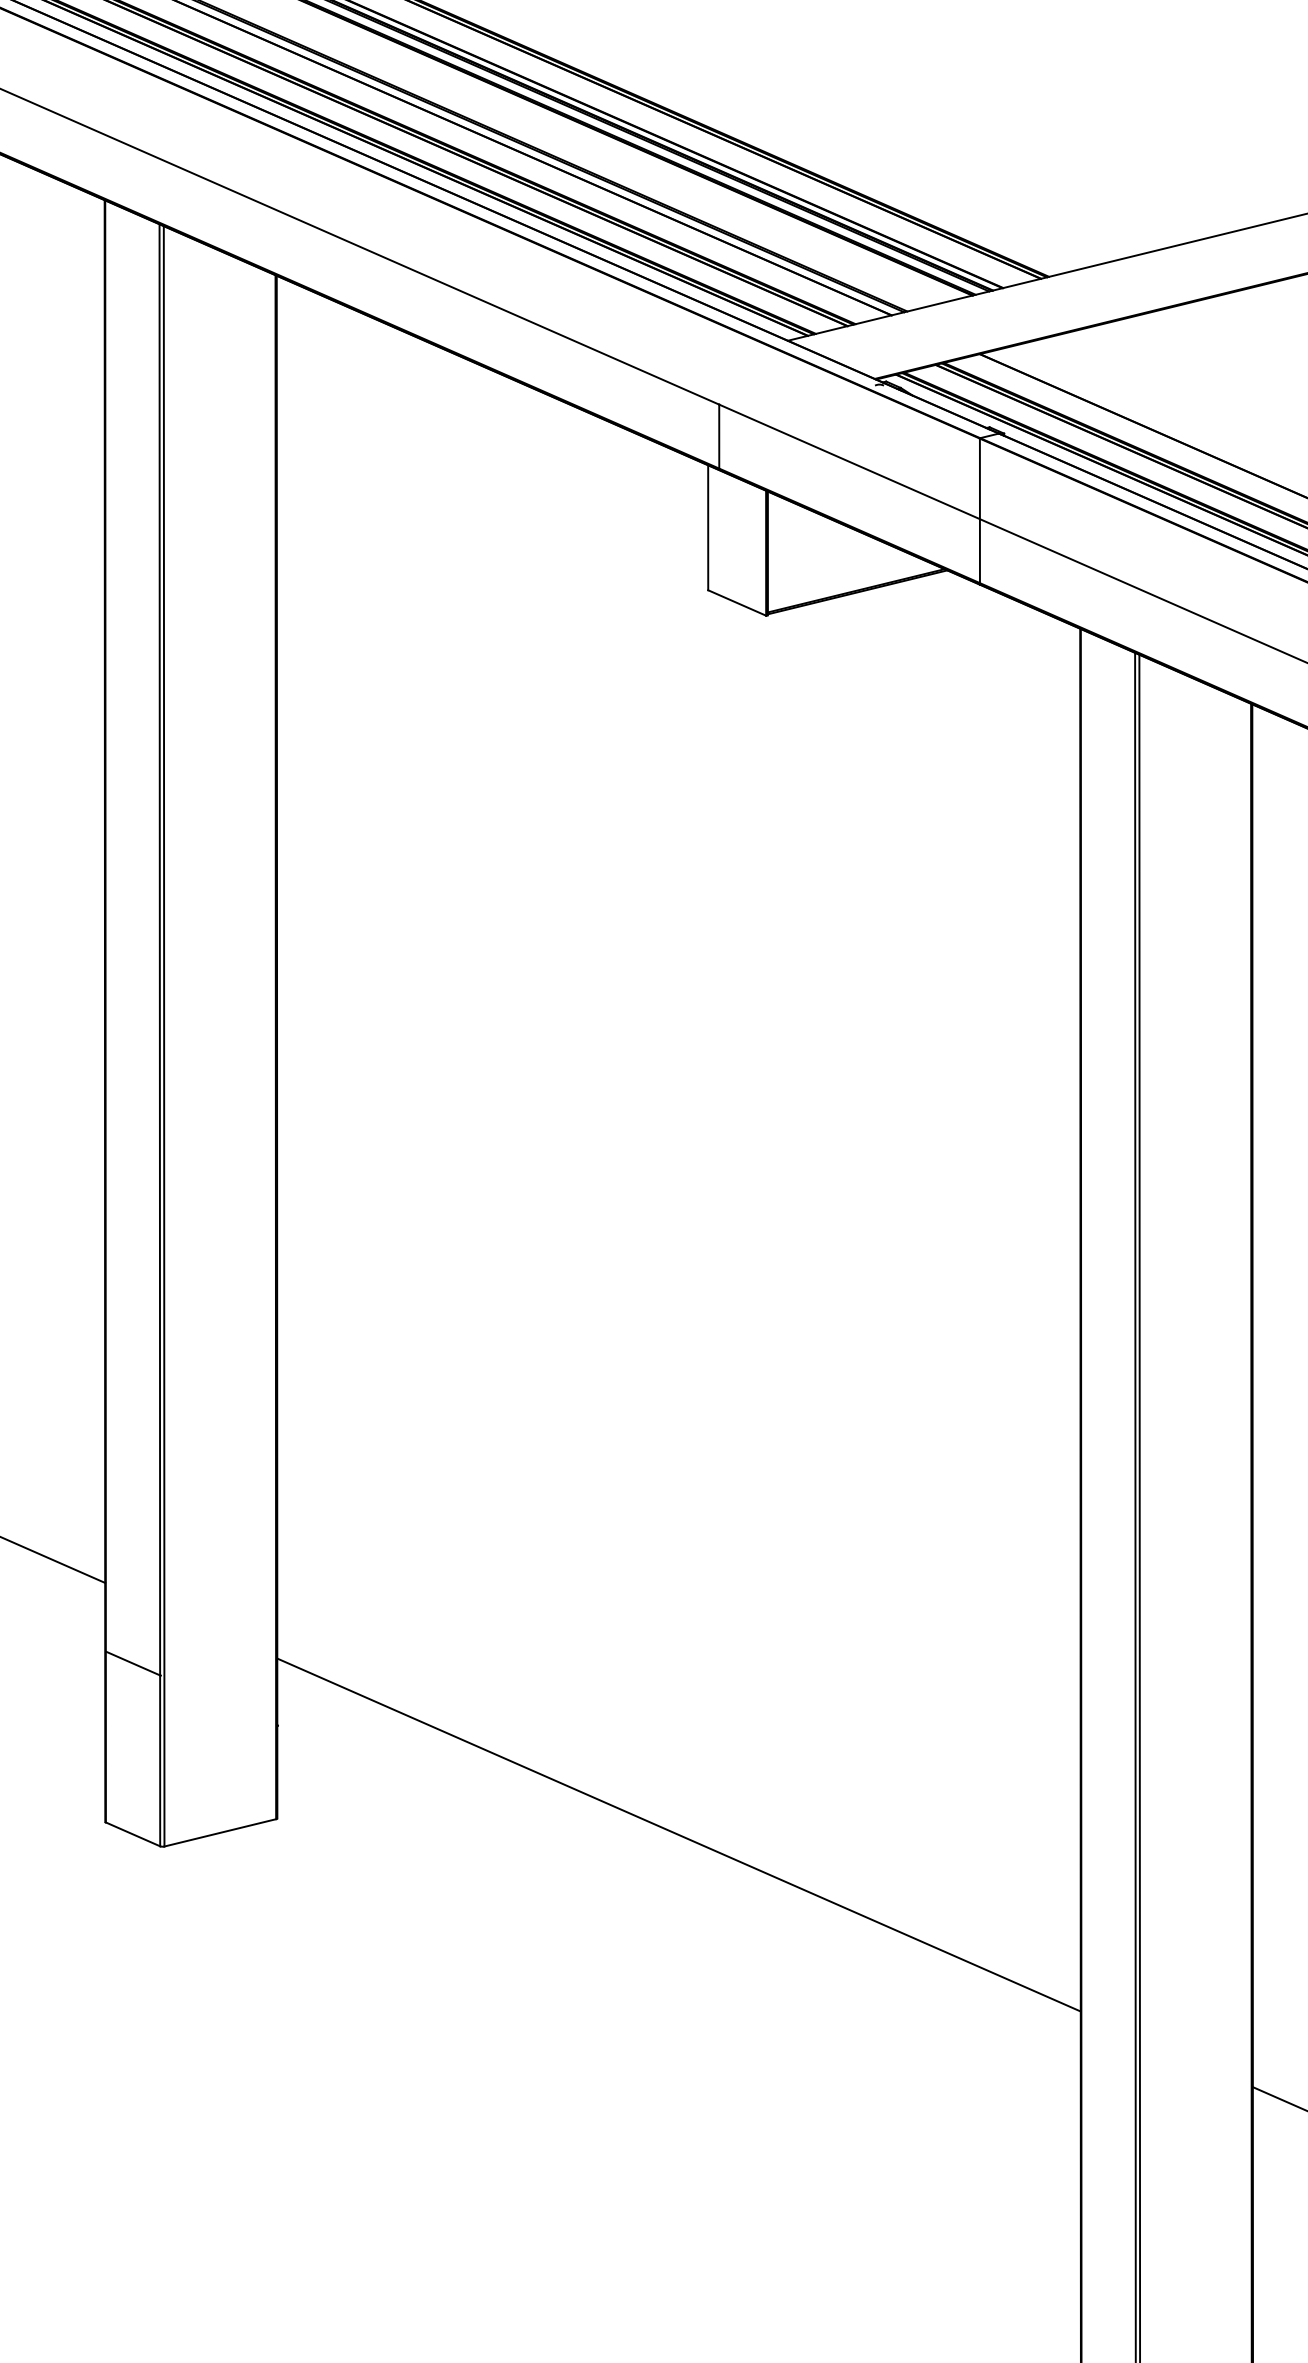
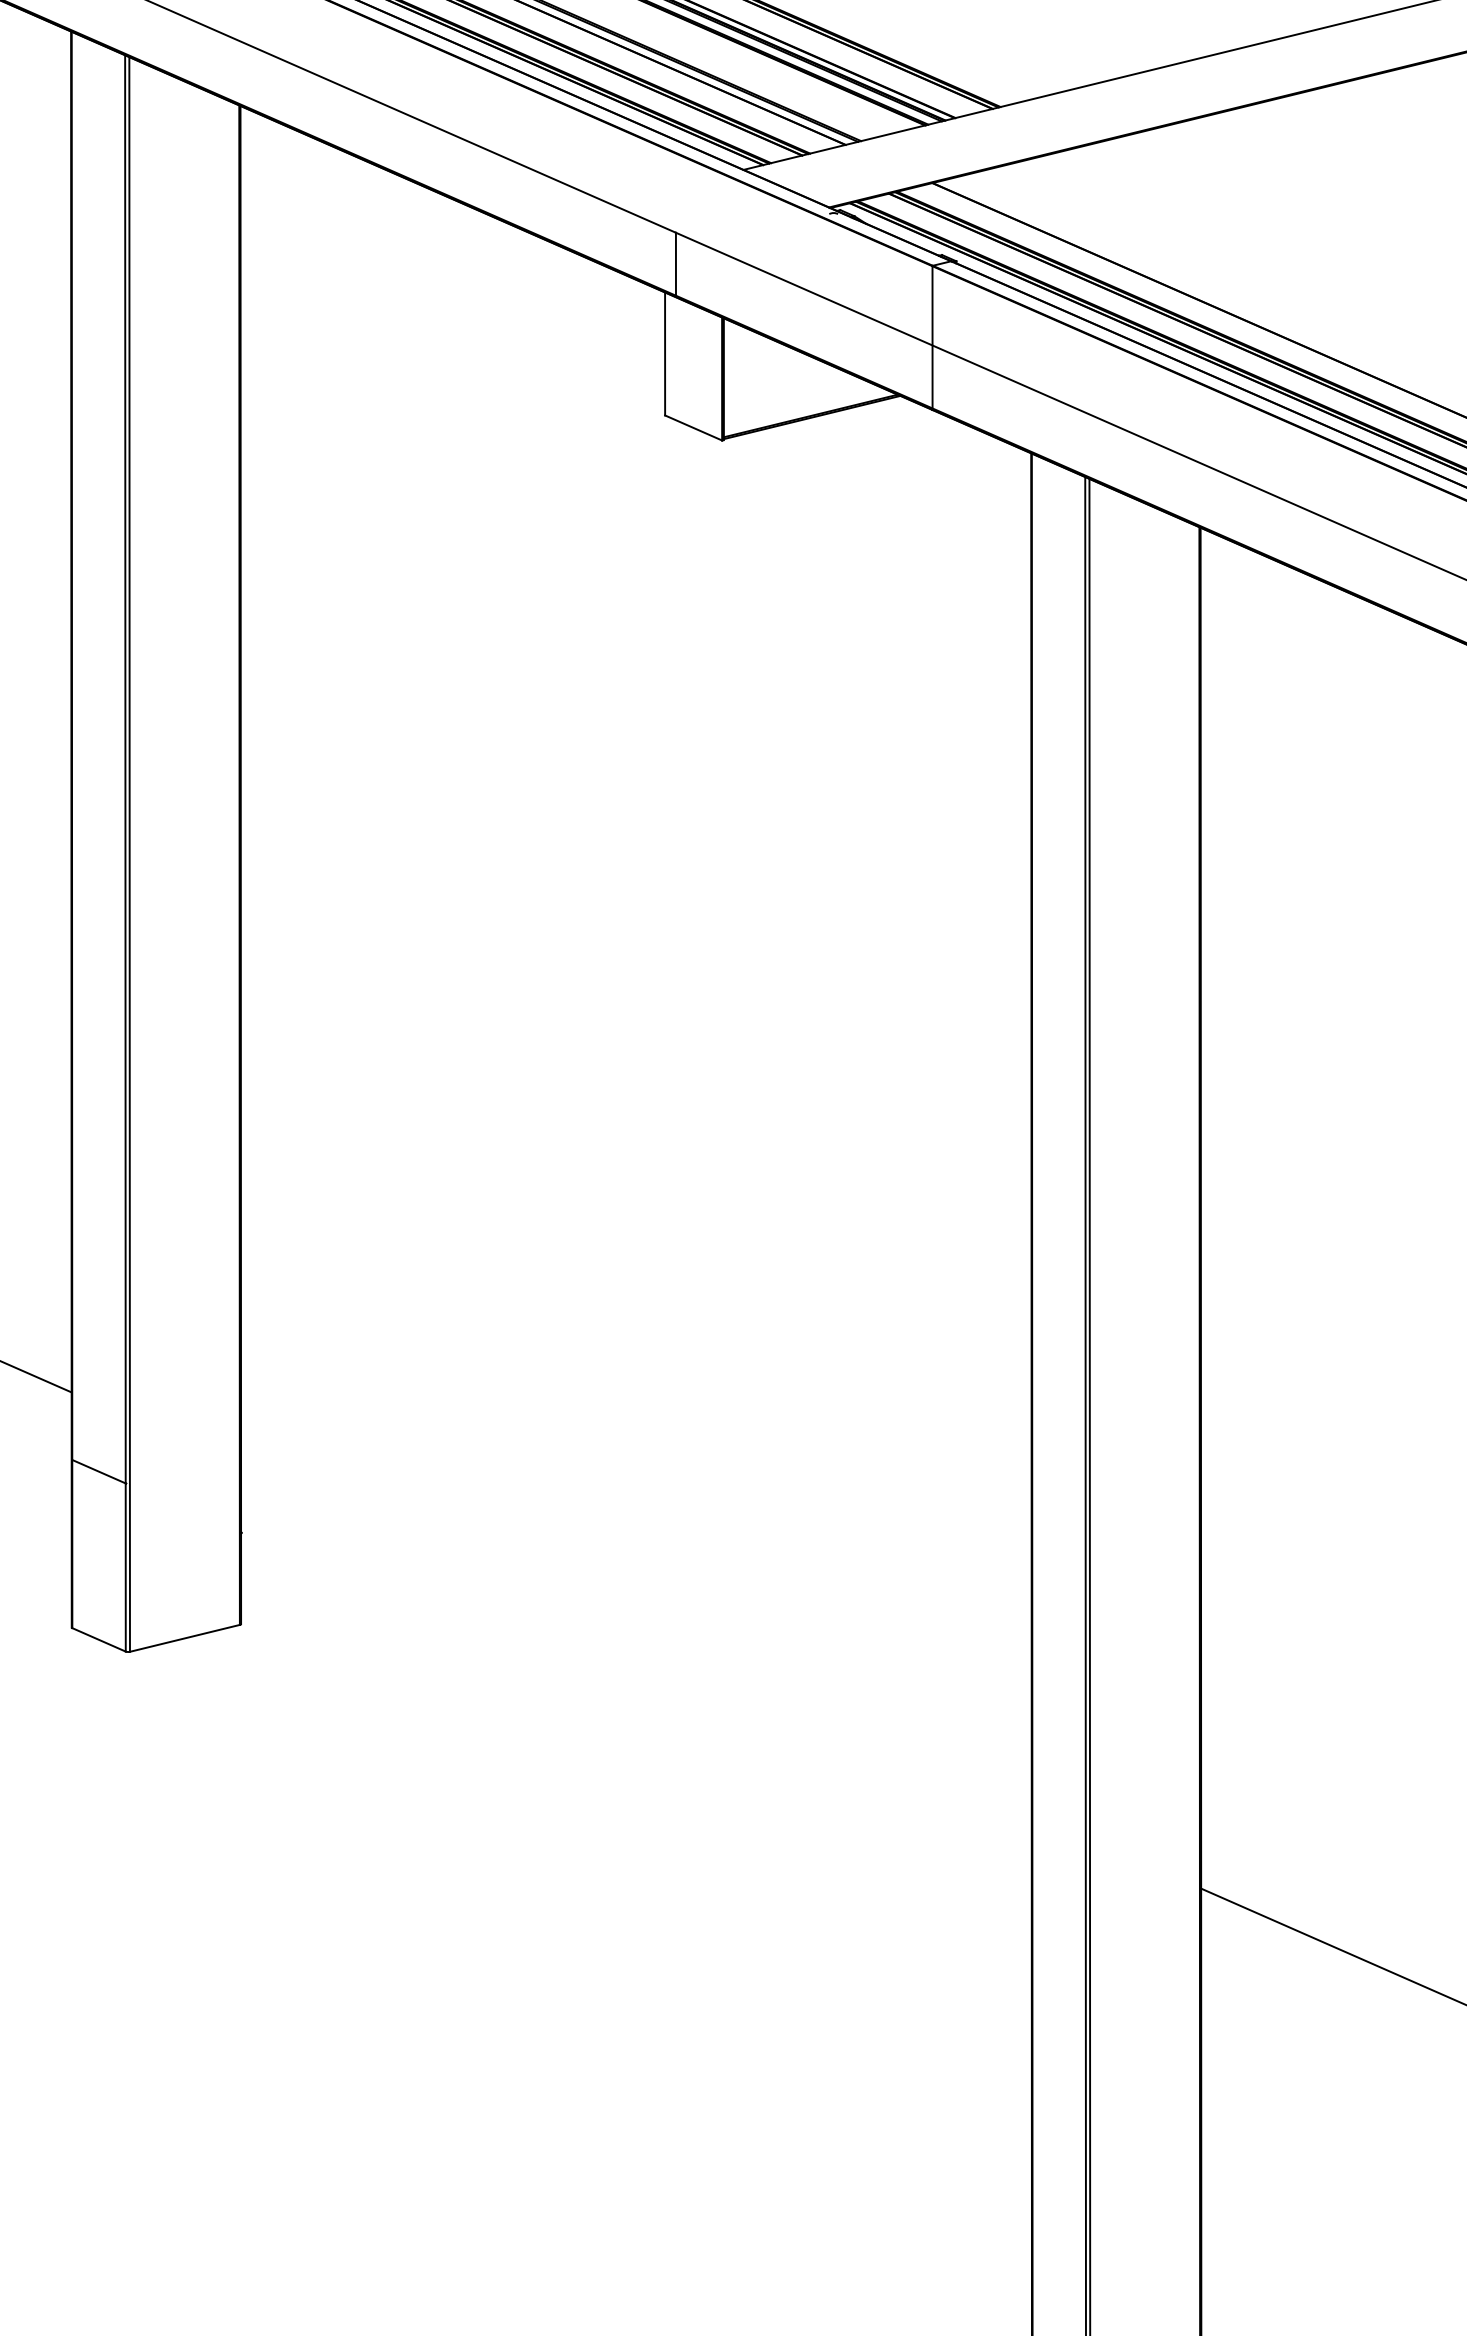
line: (679, 1835) -> (636, 1640), removed

